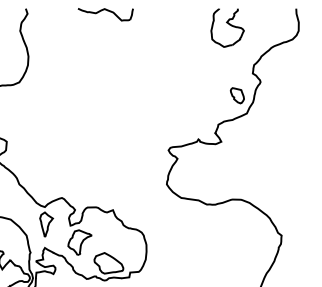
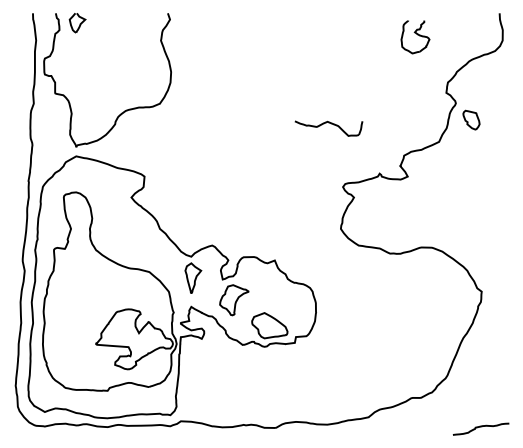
part: (105, 14) -> (328, 128), moved
part: (227, 28) -> (415, 37), size x0.7
part: (237, 95) -> (471, 119), moved

